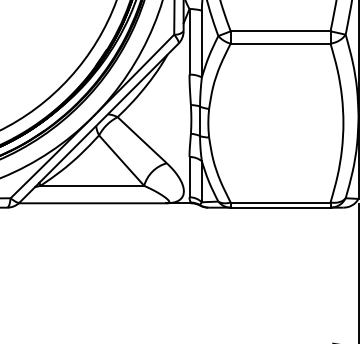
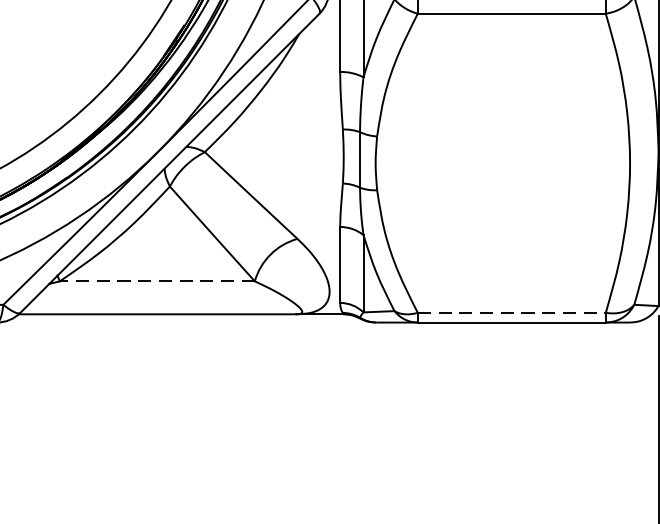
line: (92, 185) -> (157, 280), solid -> dashed
line: (280, 202) -> (511, 312), solid -> dashed

